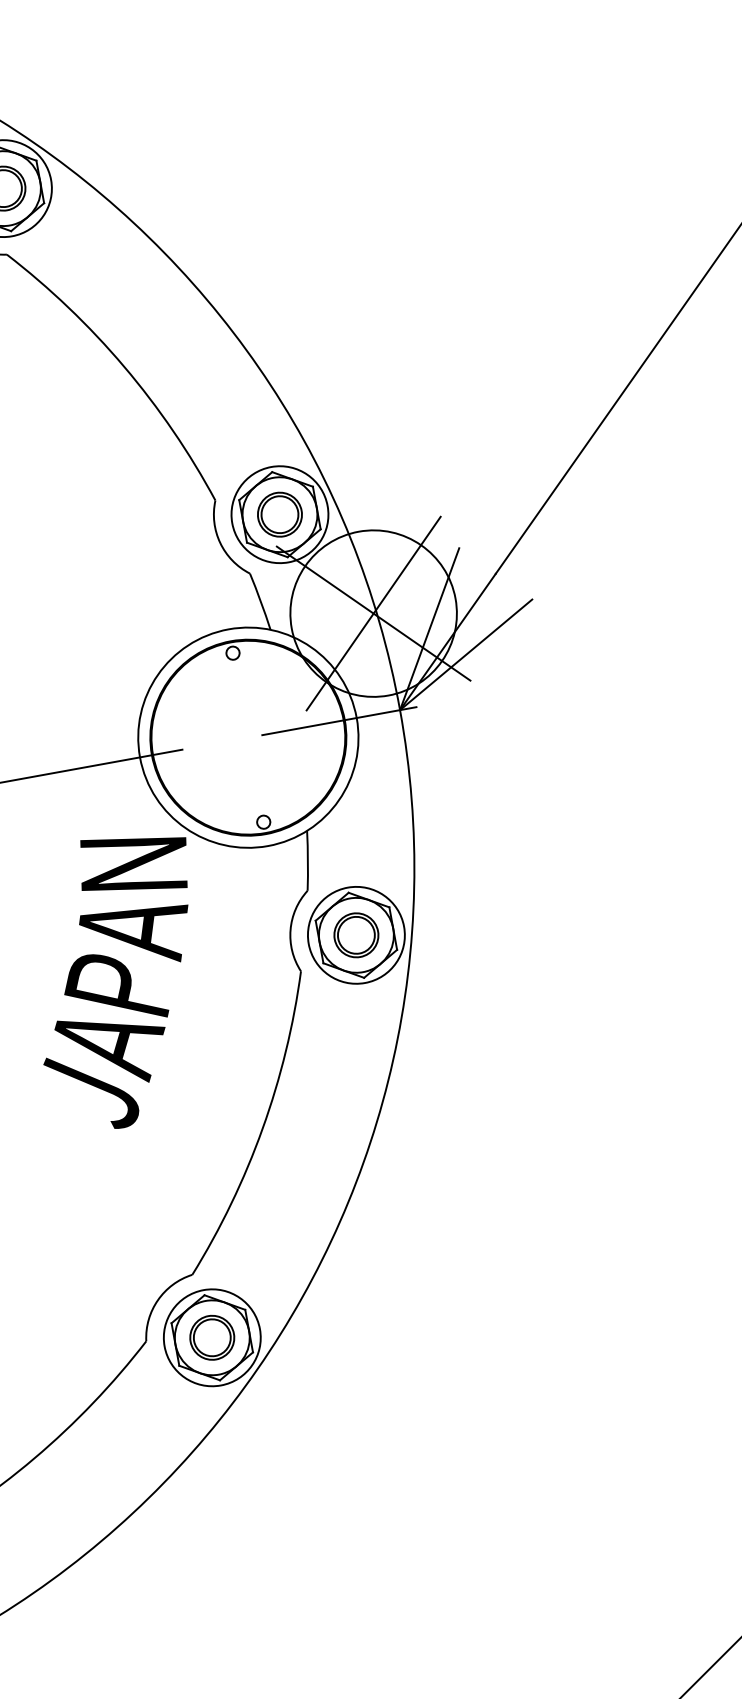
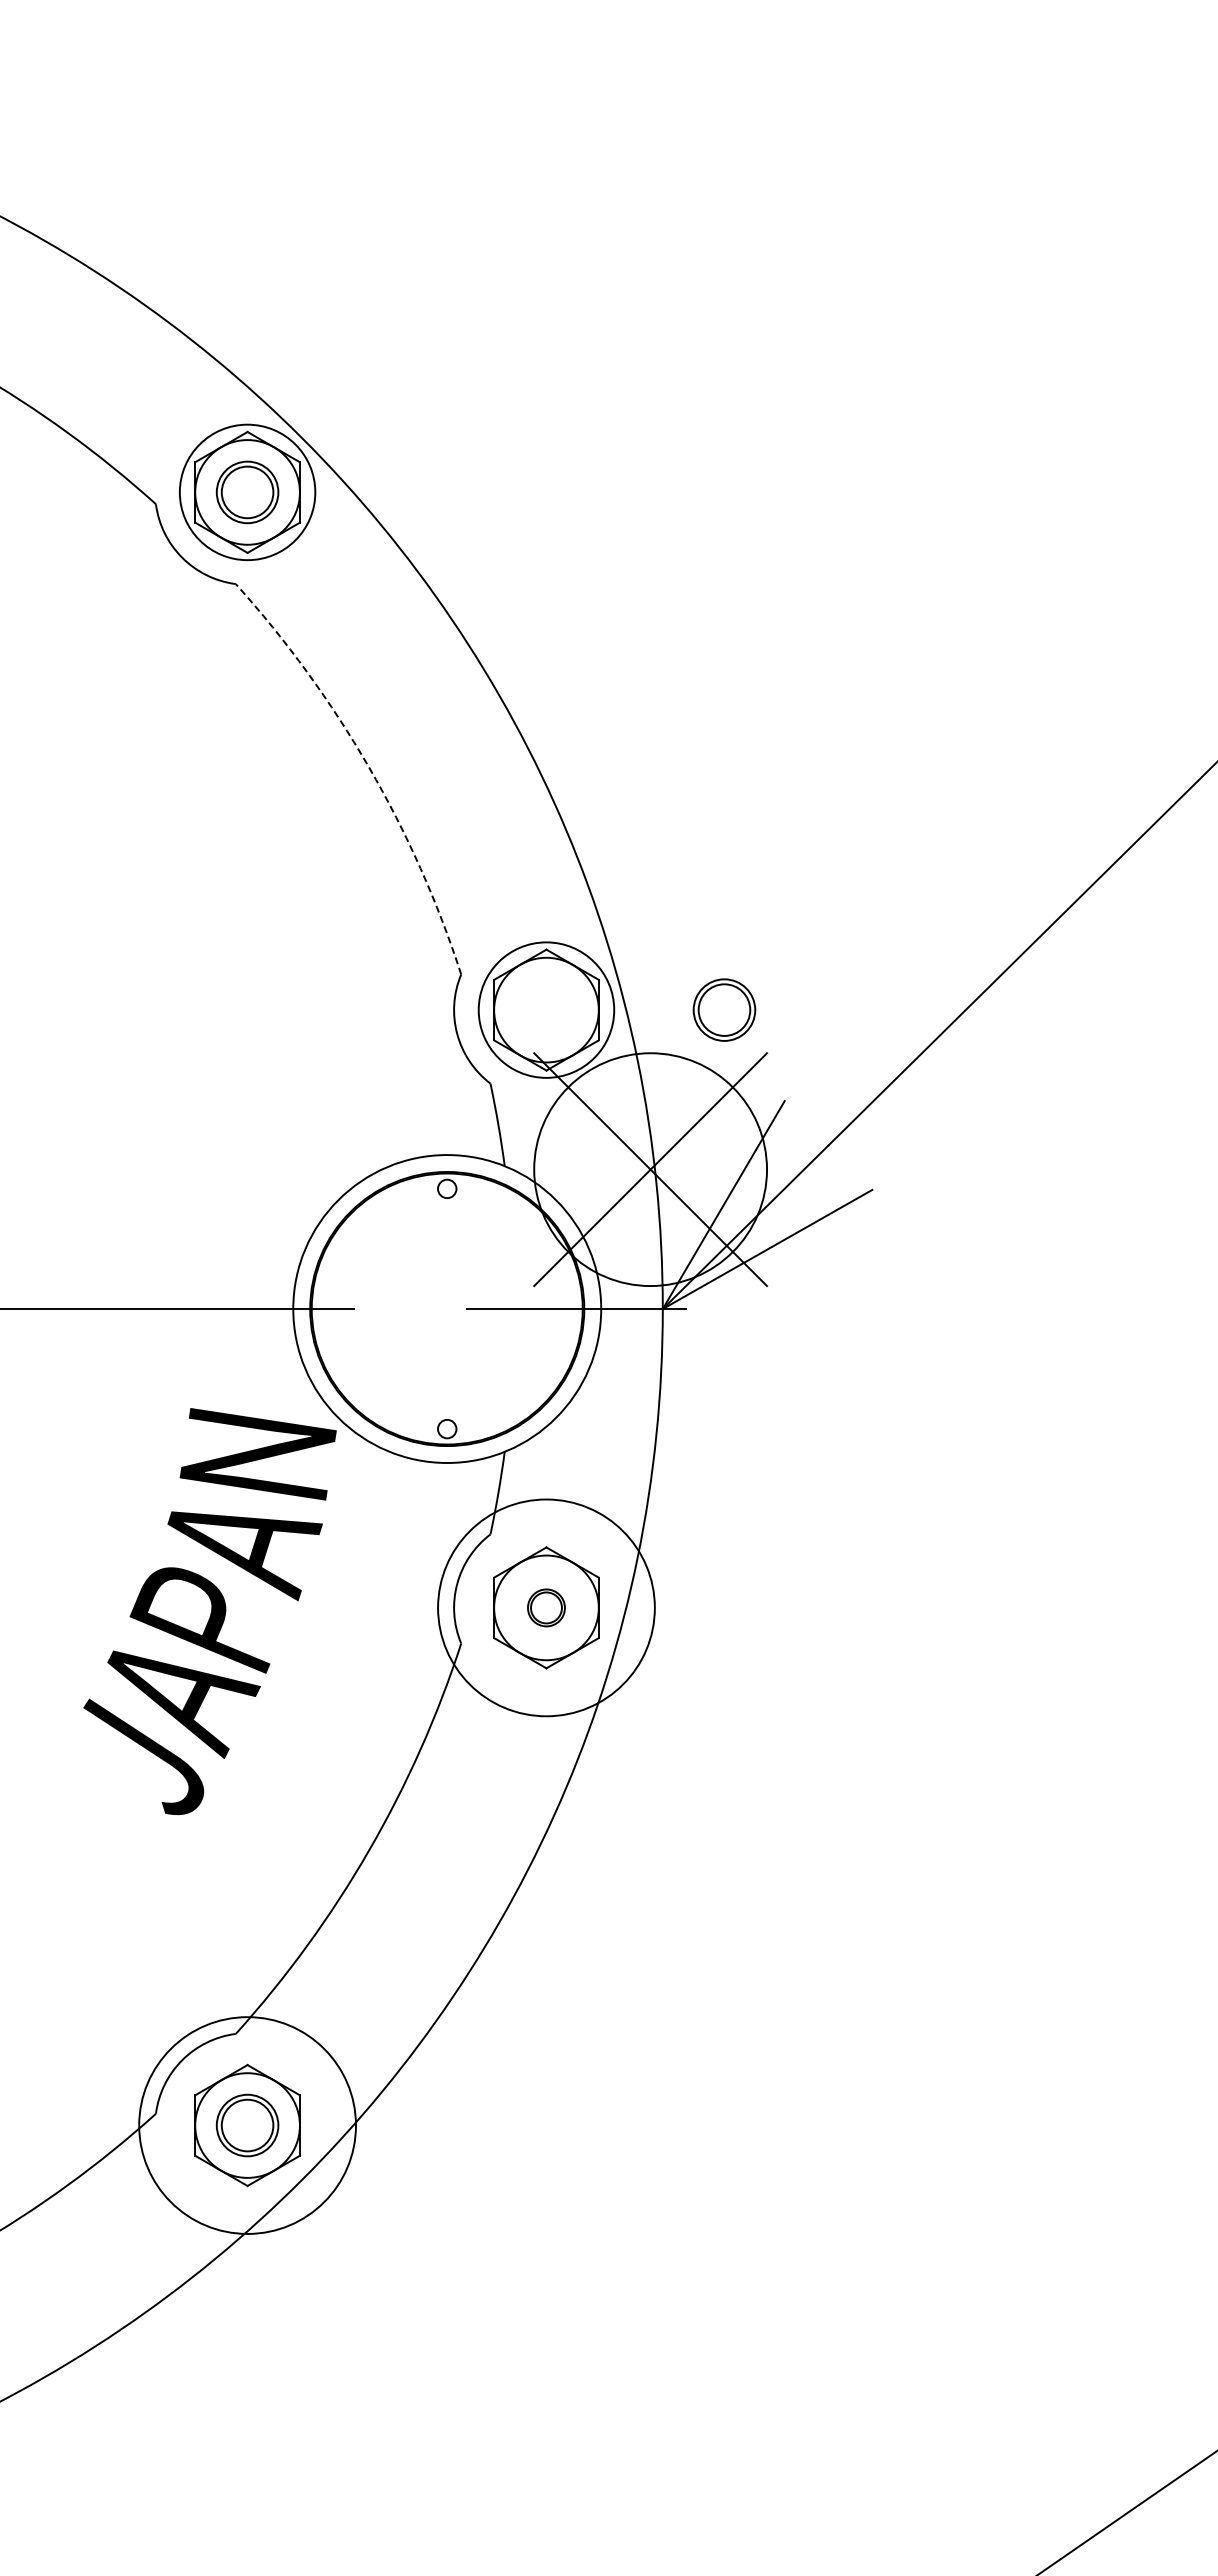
arc: (124, 366) -> (369, 767), solid -> dashed
part: (279, 514) -> (724, 1009), moved
circle: (356, 935) -> (546, 1607), size x1.6
part: (356, 935) -> (546, 1607), size x0.6
circle: (212, 1337) -> (247, 2125), size x1.6

